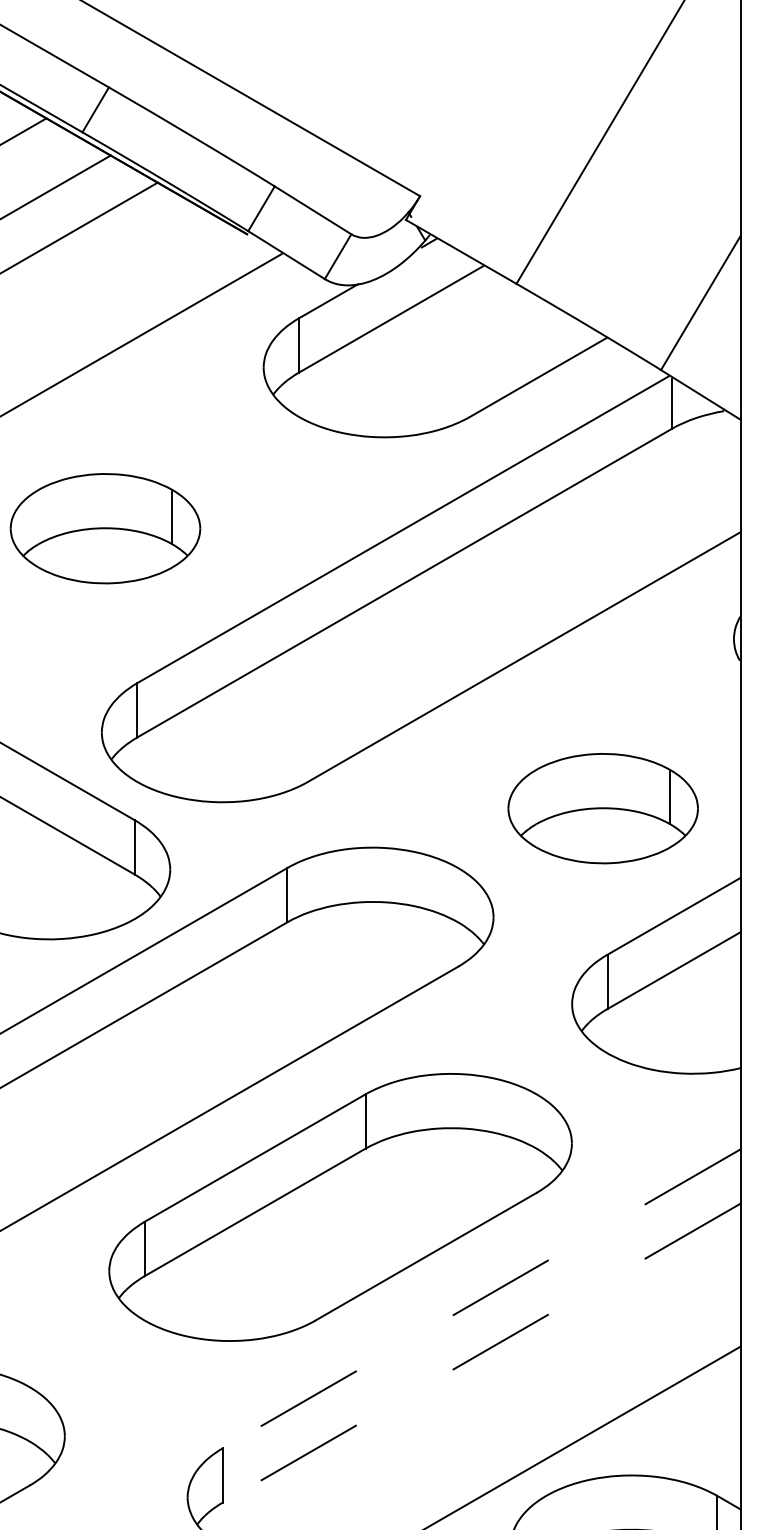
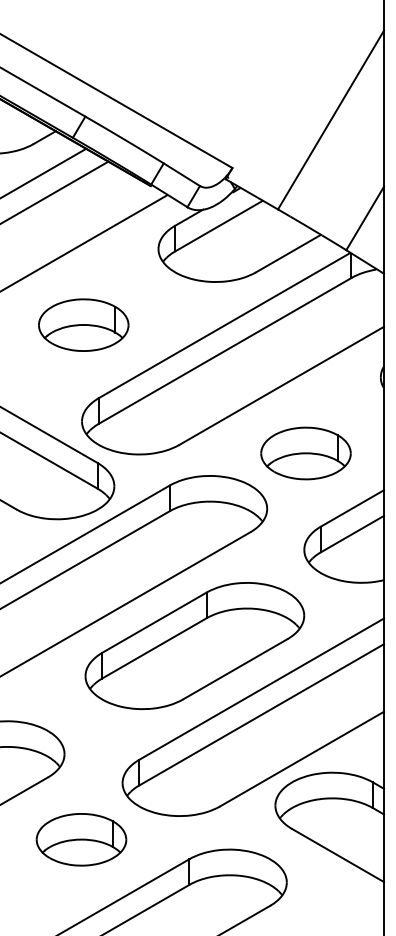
part: (602, 808) -> (305, 453), moved
line: (481, 1299) -> (261, 689), dashed -> solid
line: (481, 1354) -> (261, 715), dashed -> solid

